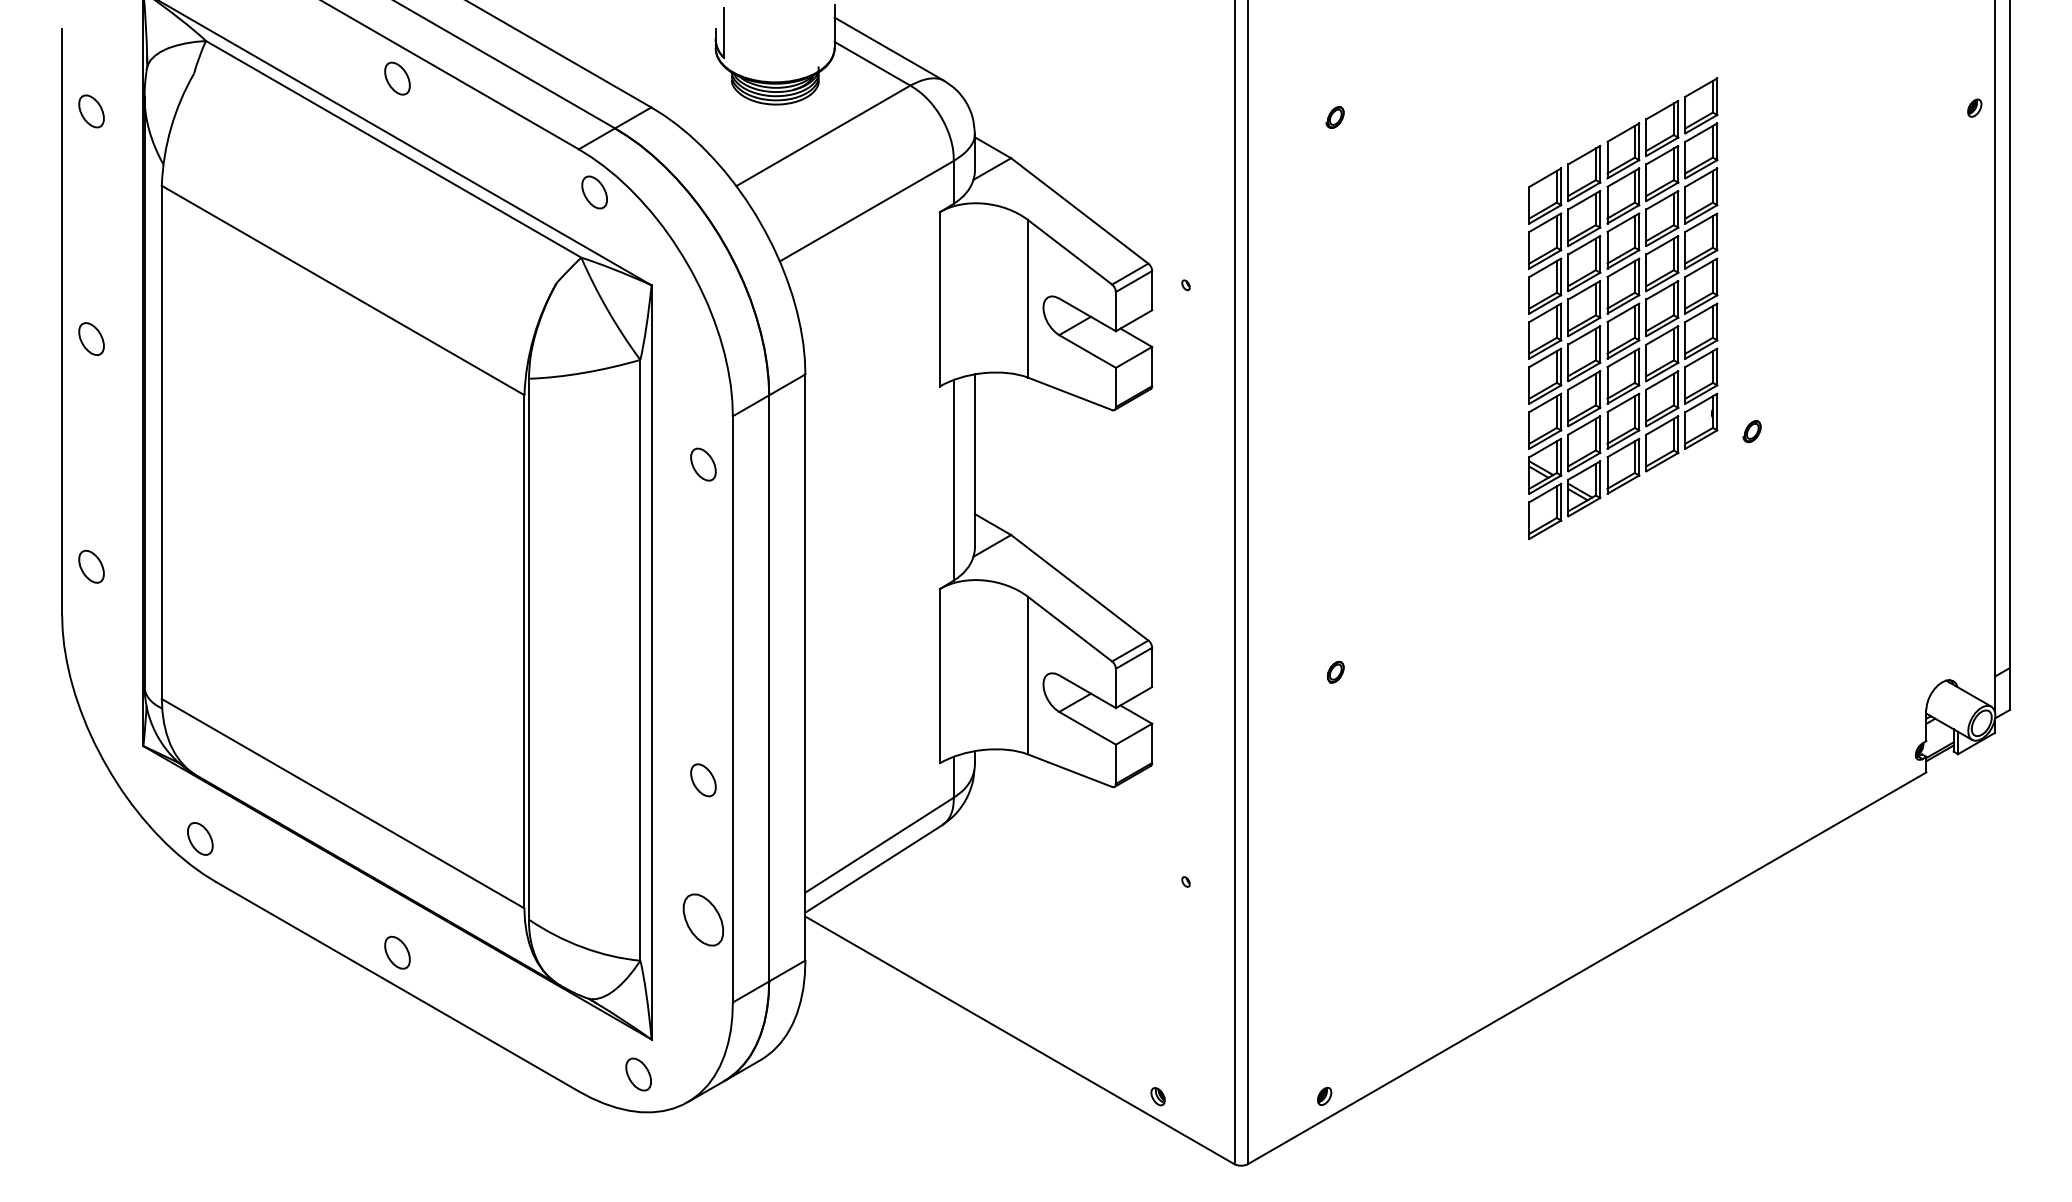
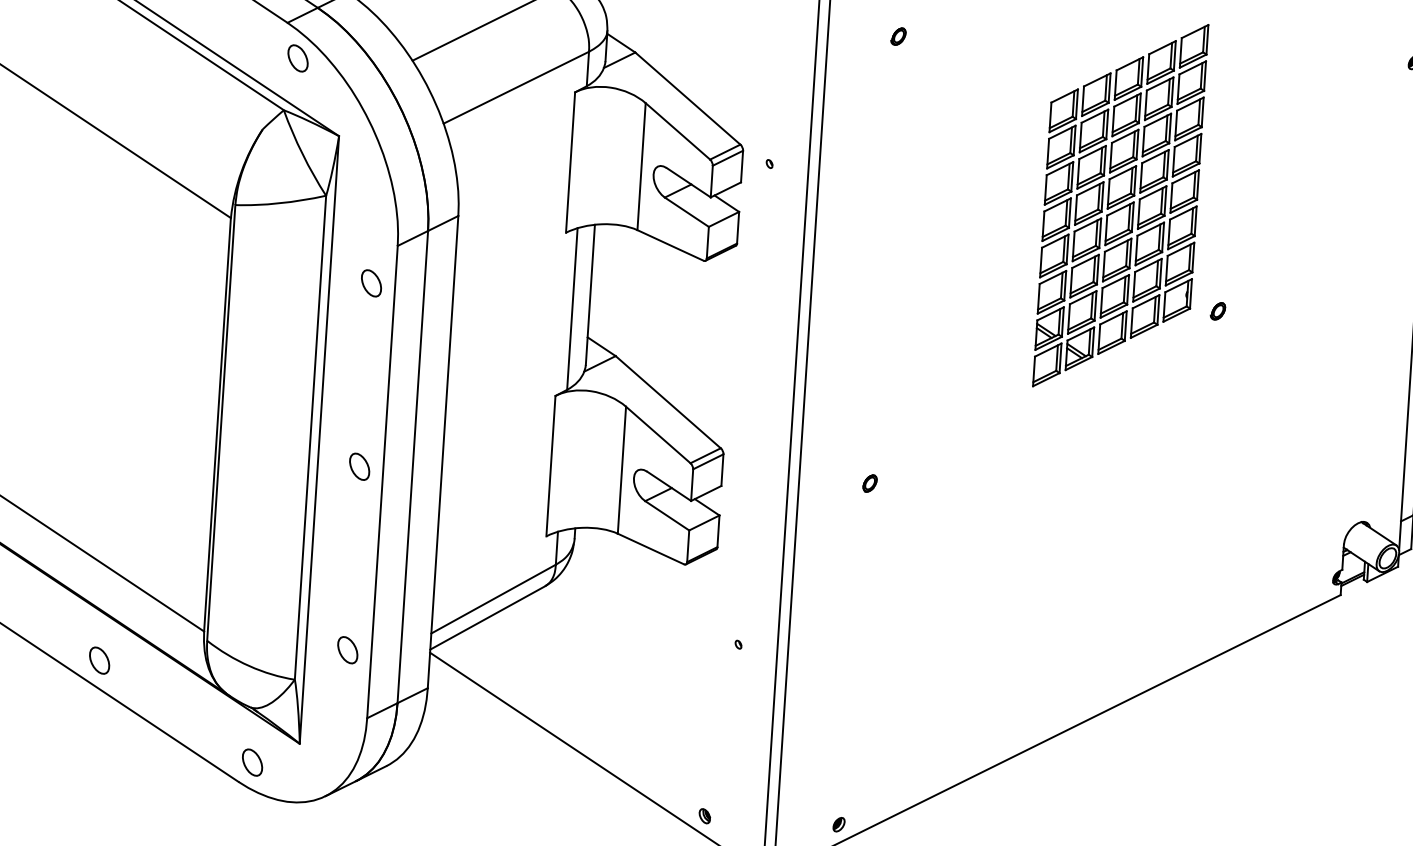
part: (703, 780) -> (359, 466), moved
part: (703, 919) -> (347, 649), size x0.62
part: (638, 1074) -> (252, 762), moved

